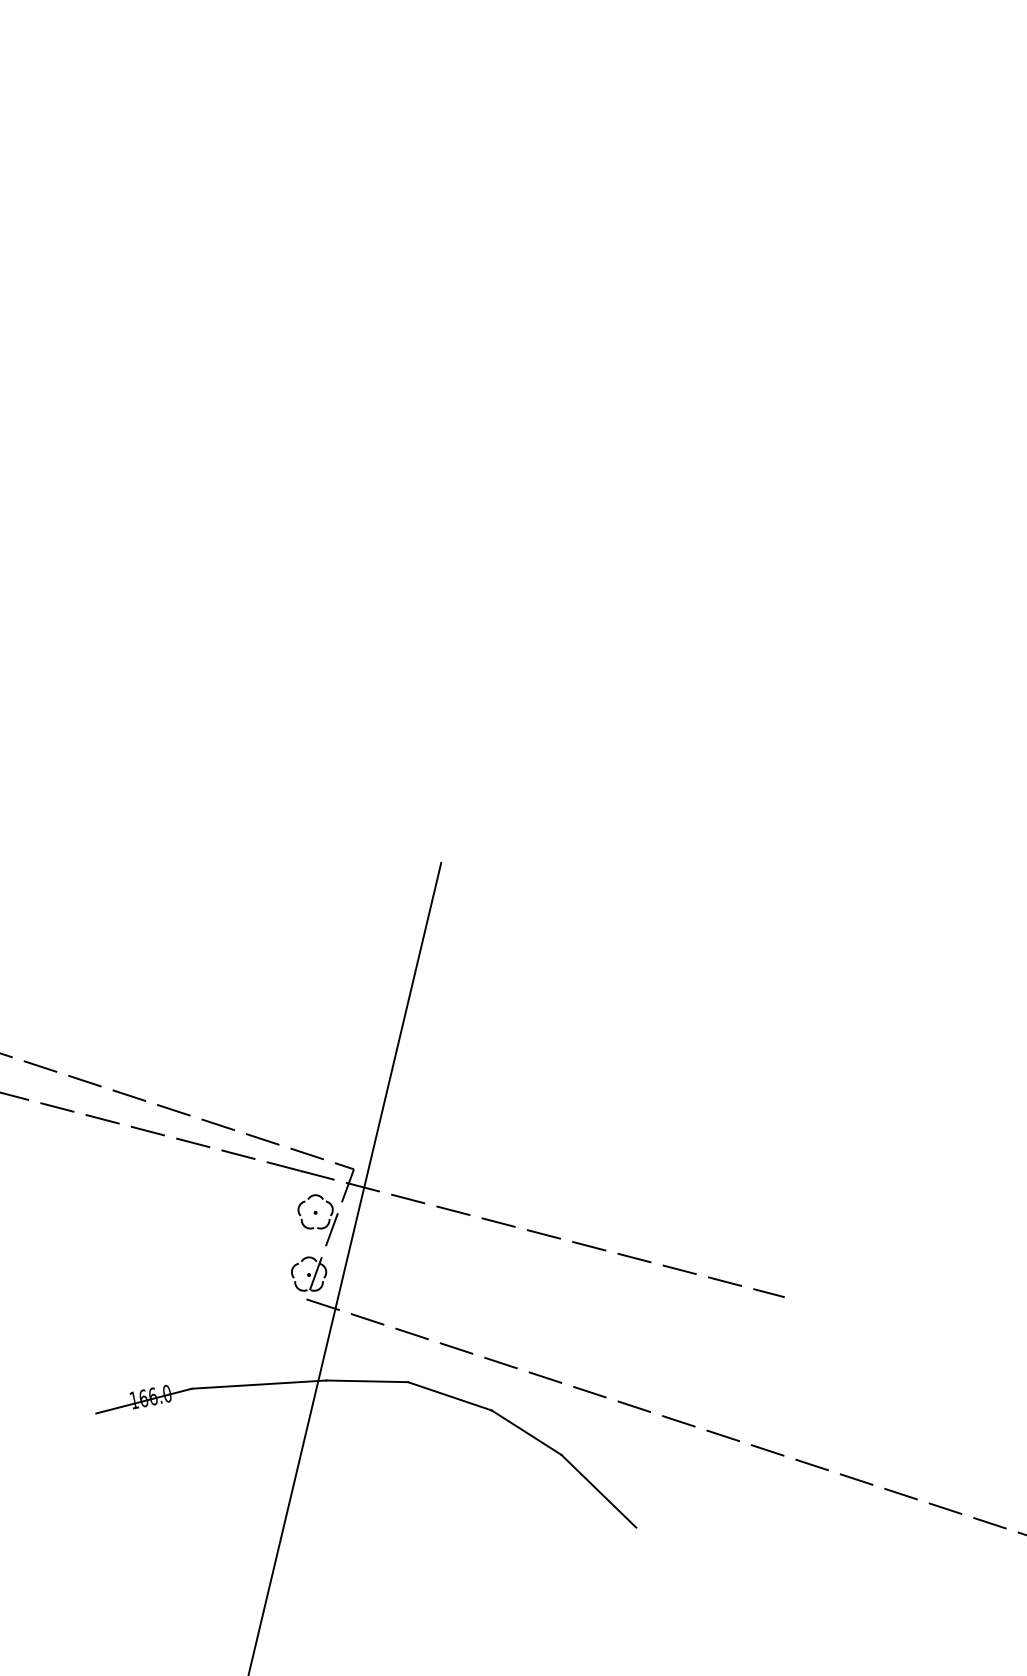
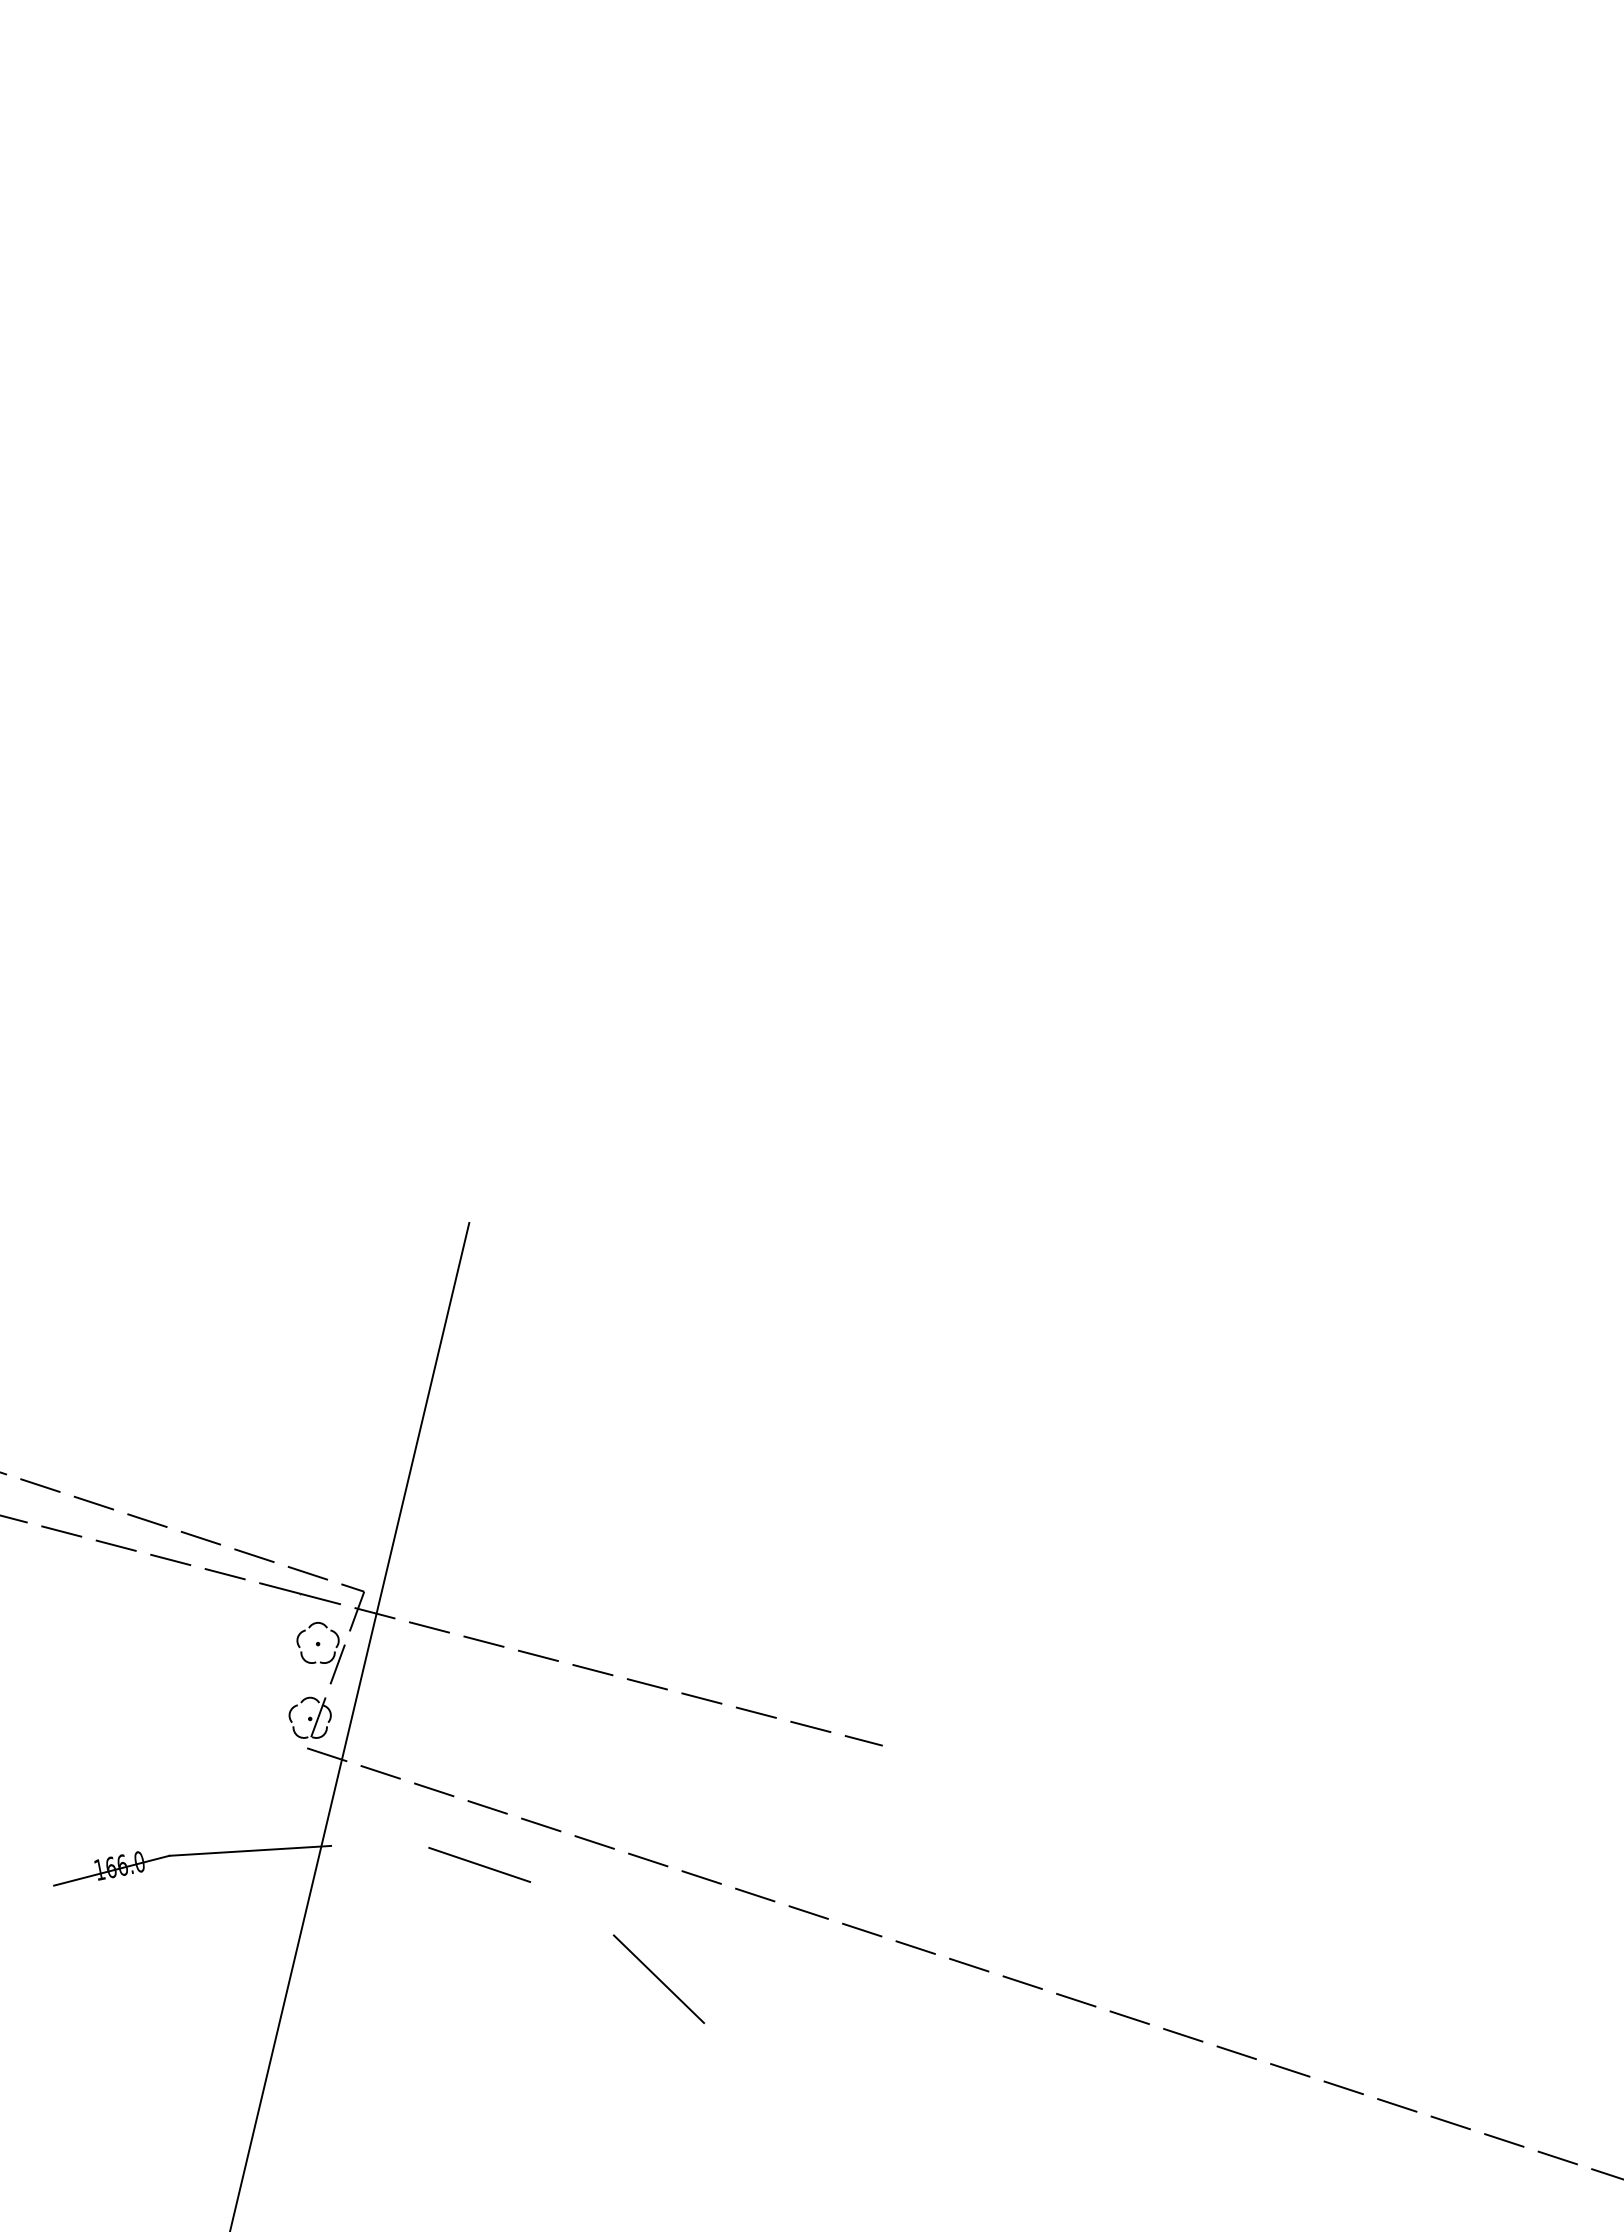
line: (367, 1380) -> (380, 1846), removed
line: (526, 1432) -> (571, 1908), removed

